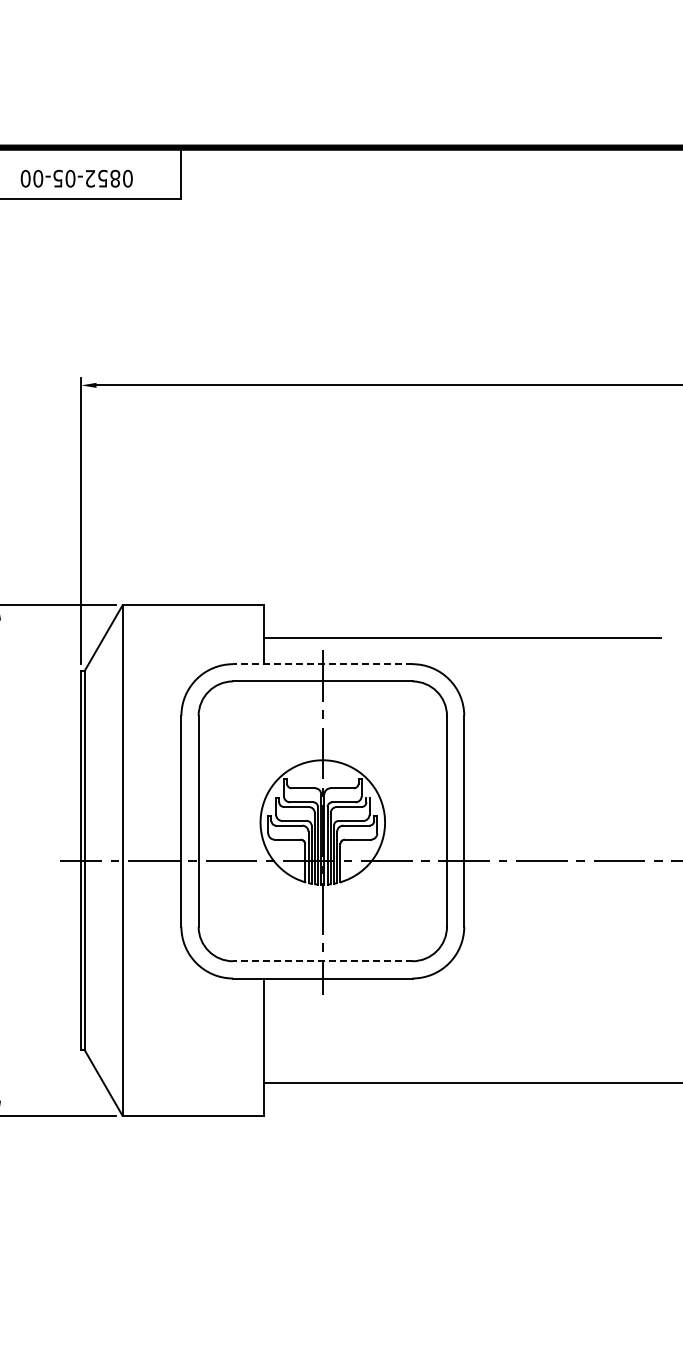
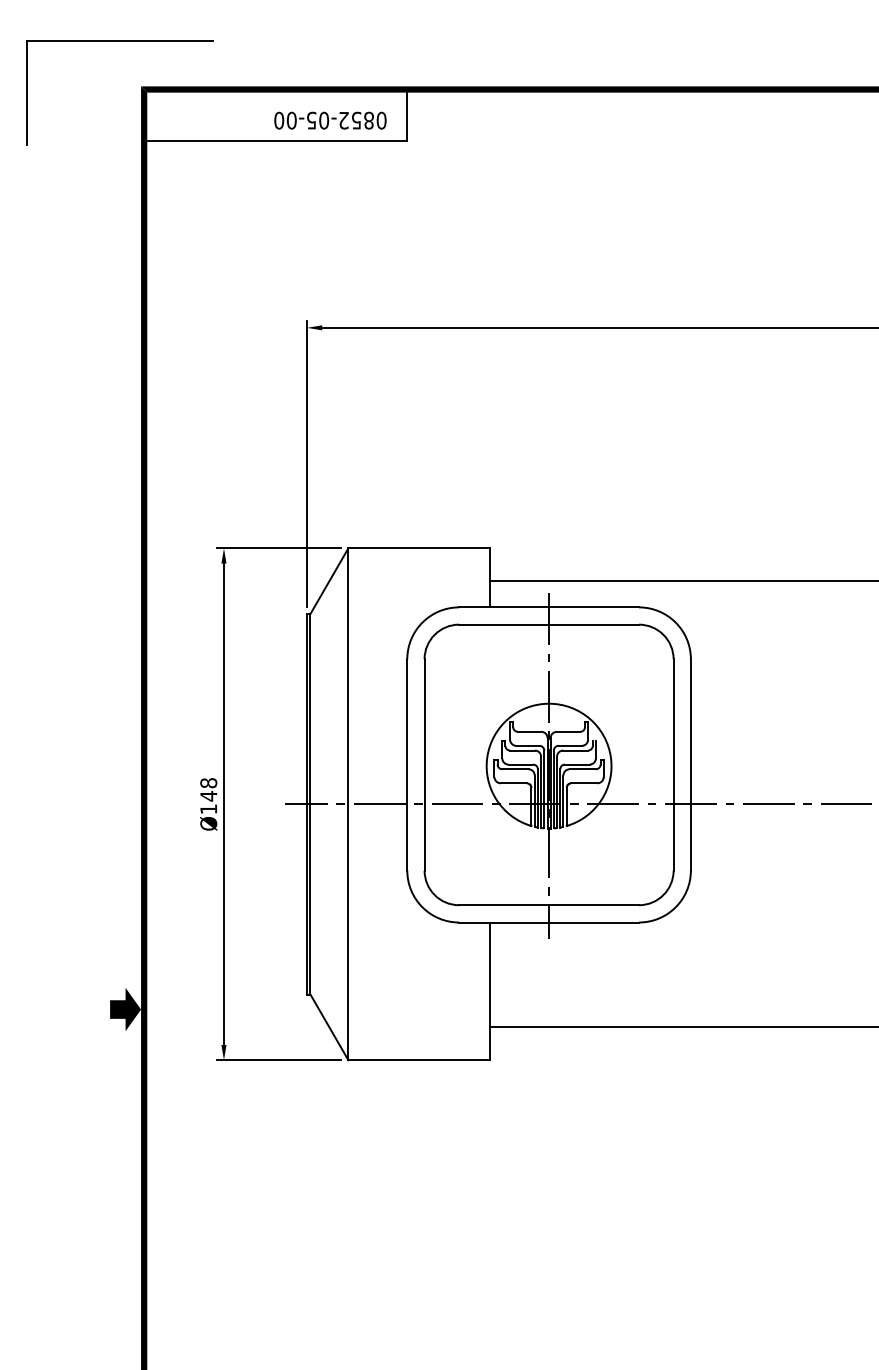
text: (76, 178) -> (330, 120), moved
line: (323, 664) -> (549, 607), dashed -> solid
line: (323, 961) -> (549, 905), dashed -> solid

